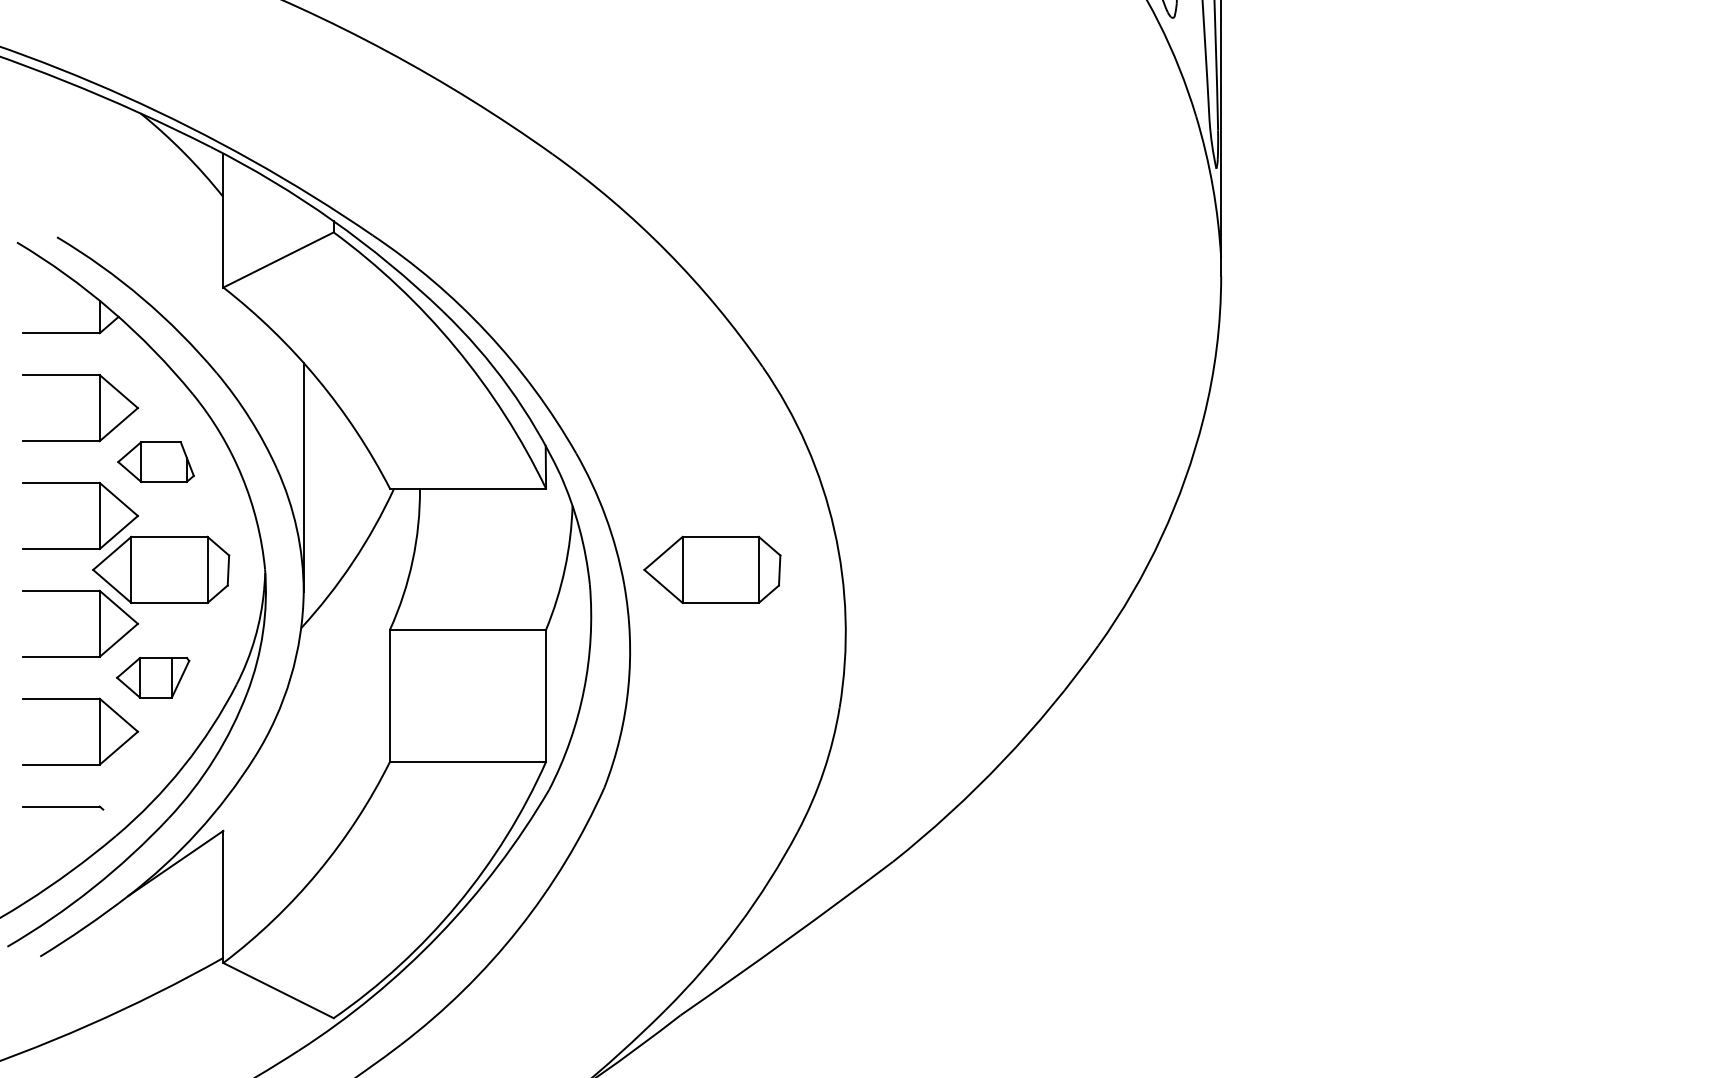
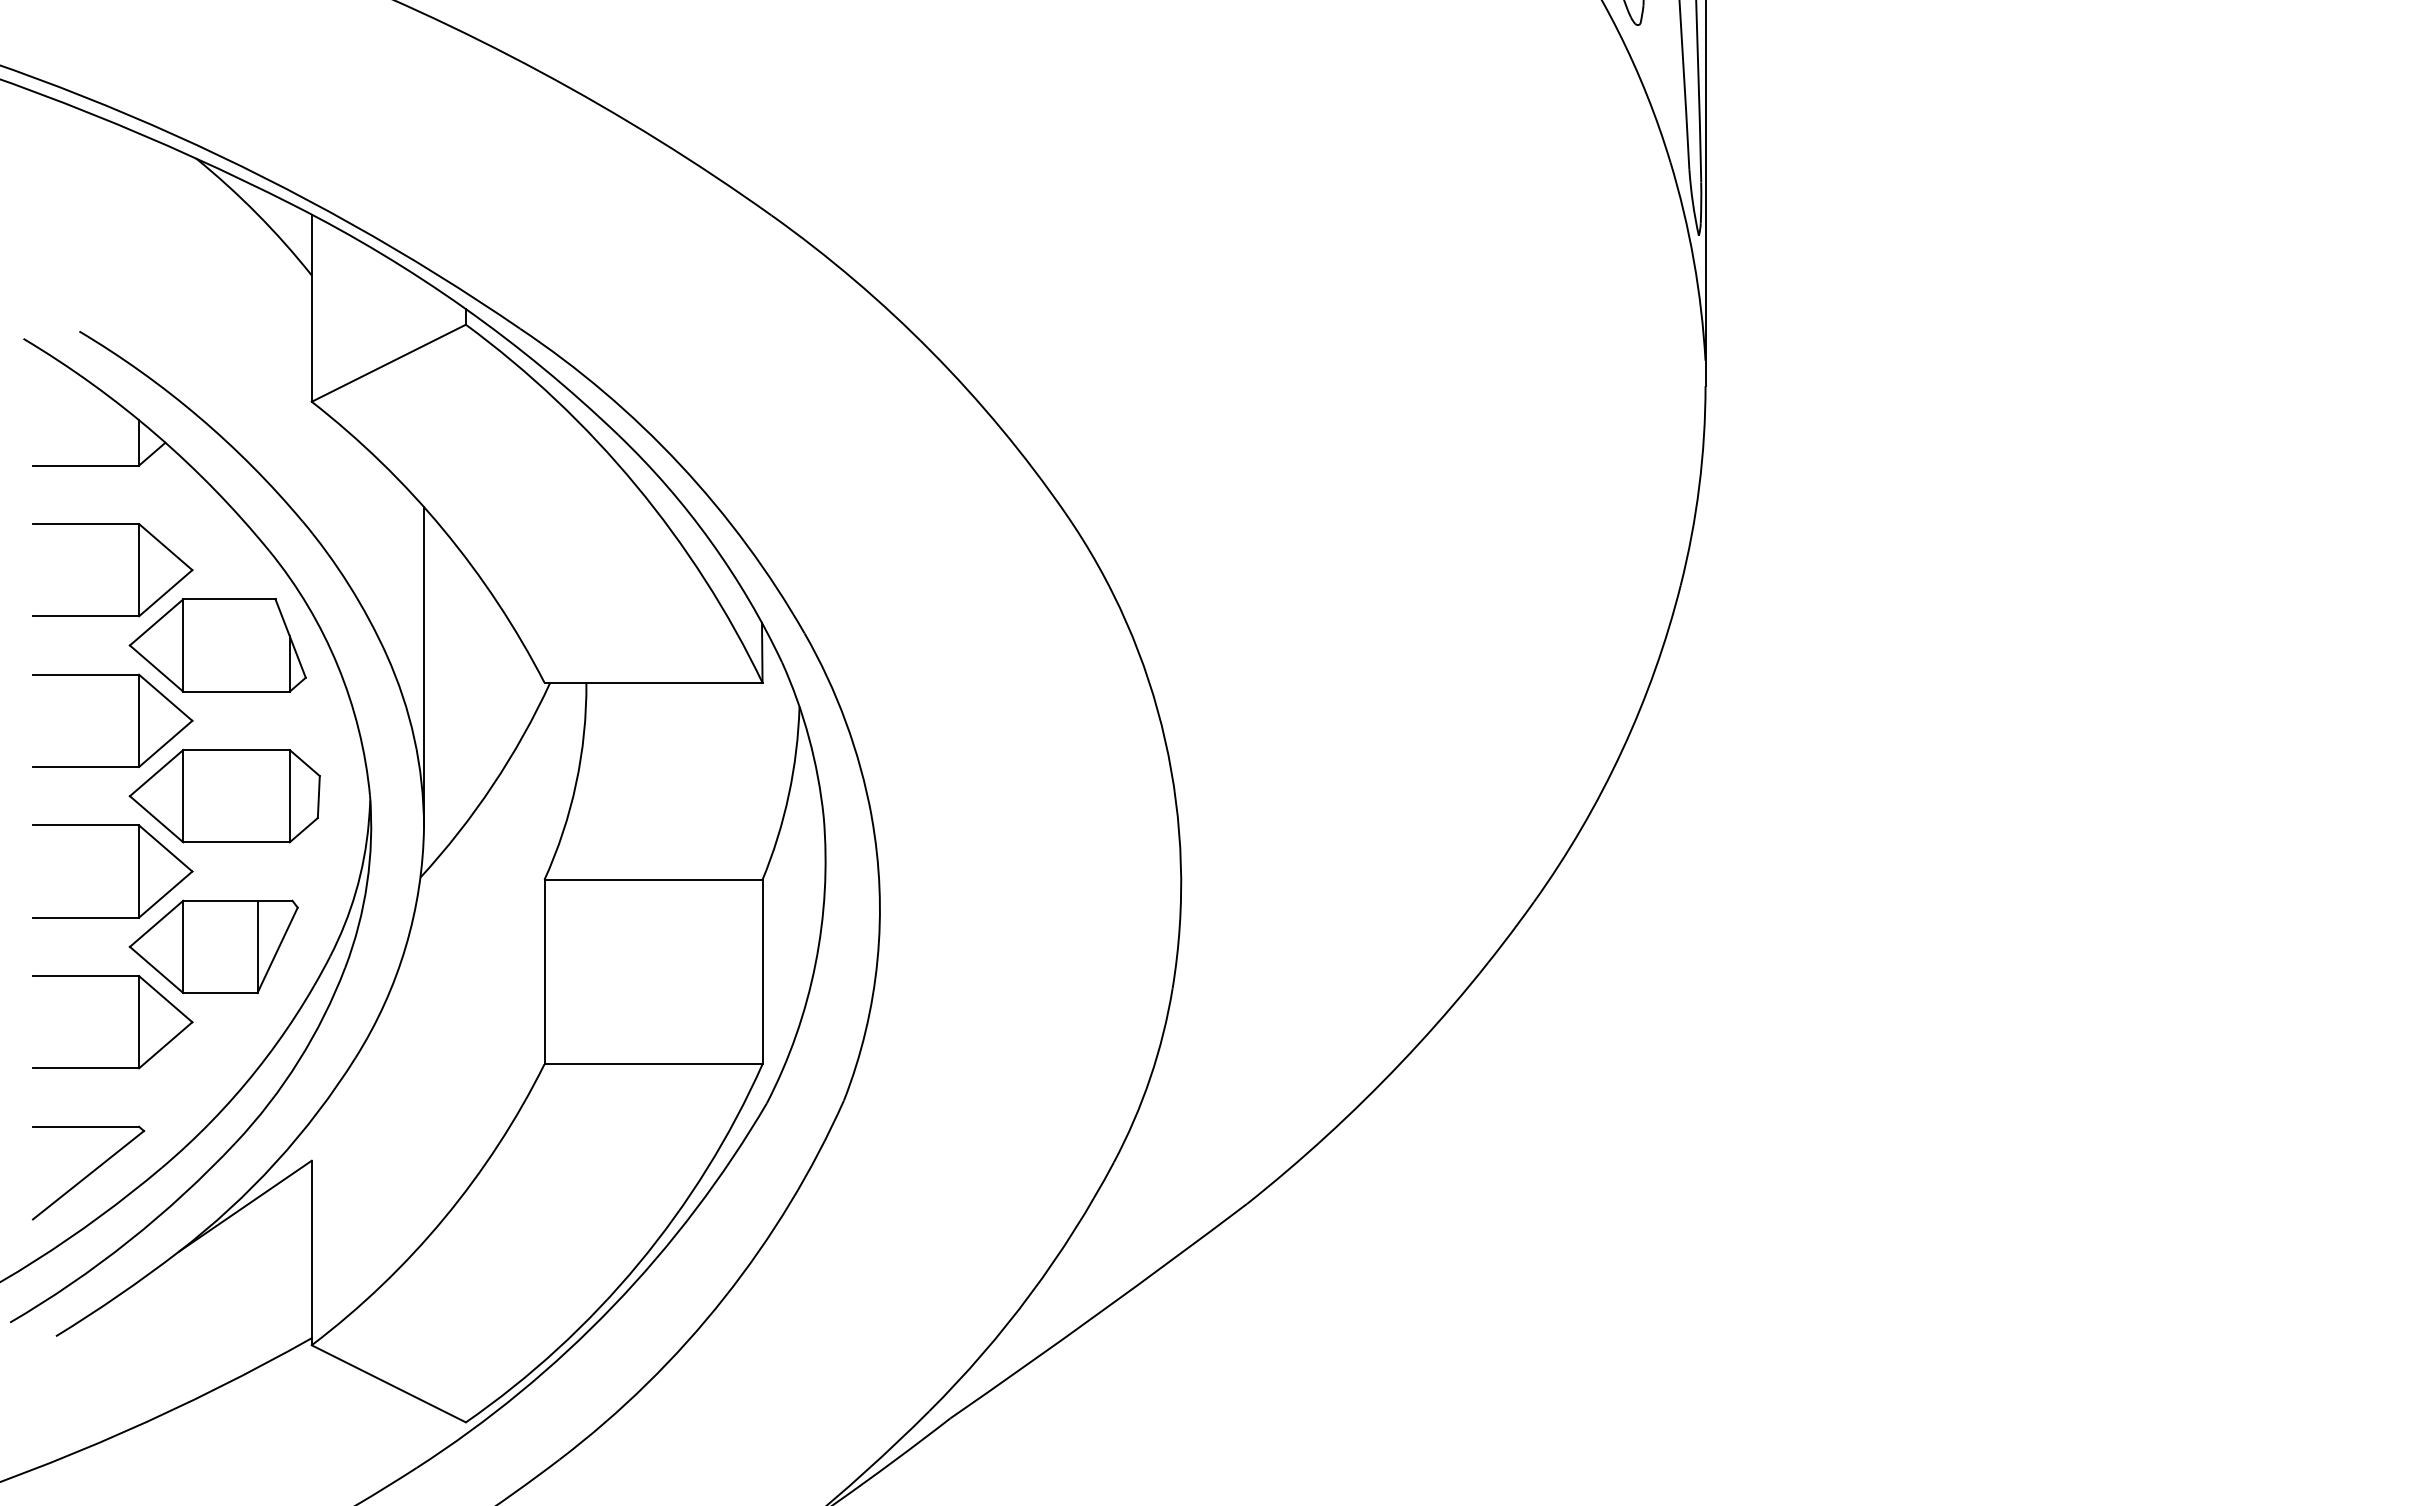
part: (155, 462) -> (217, 645), size x1.67
part: (712, 570) -> (994, 796), removed
part: (153, 677) -> (213, 946), size x1.67
line: (63, 841) -> (88, 1175), added

